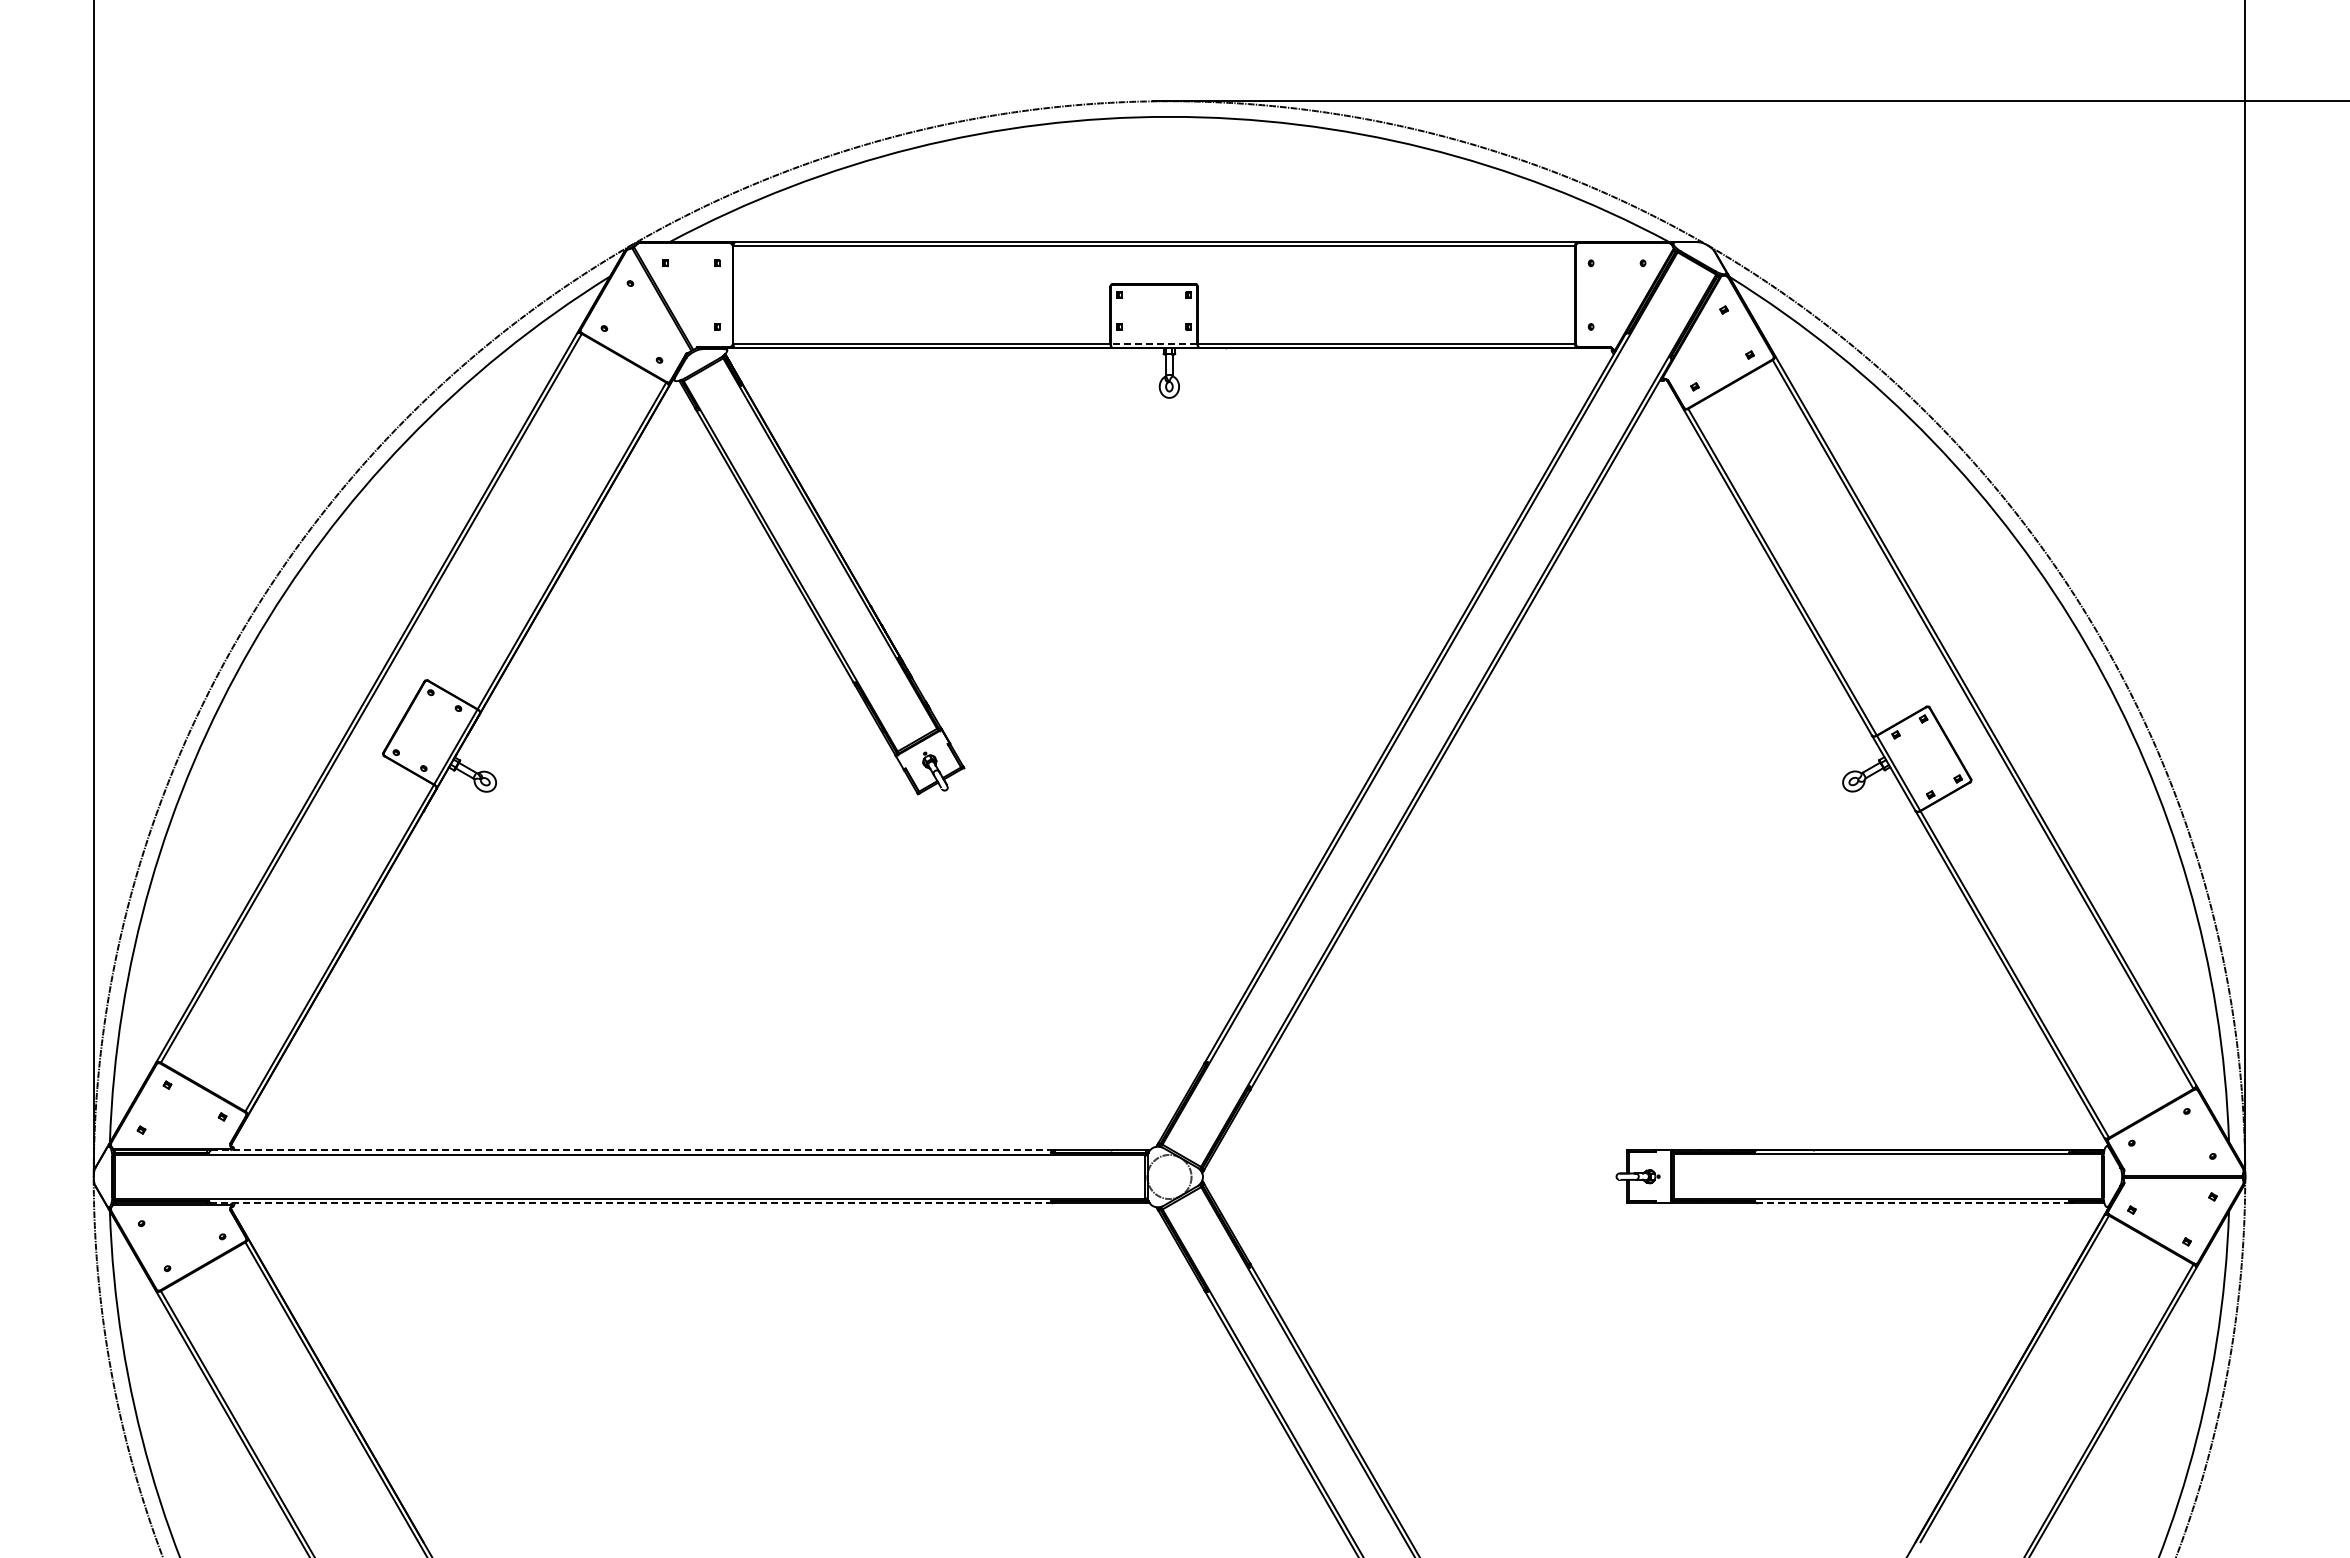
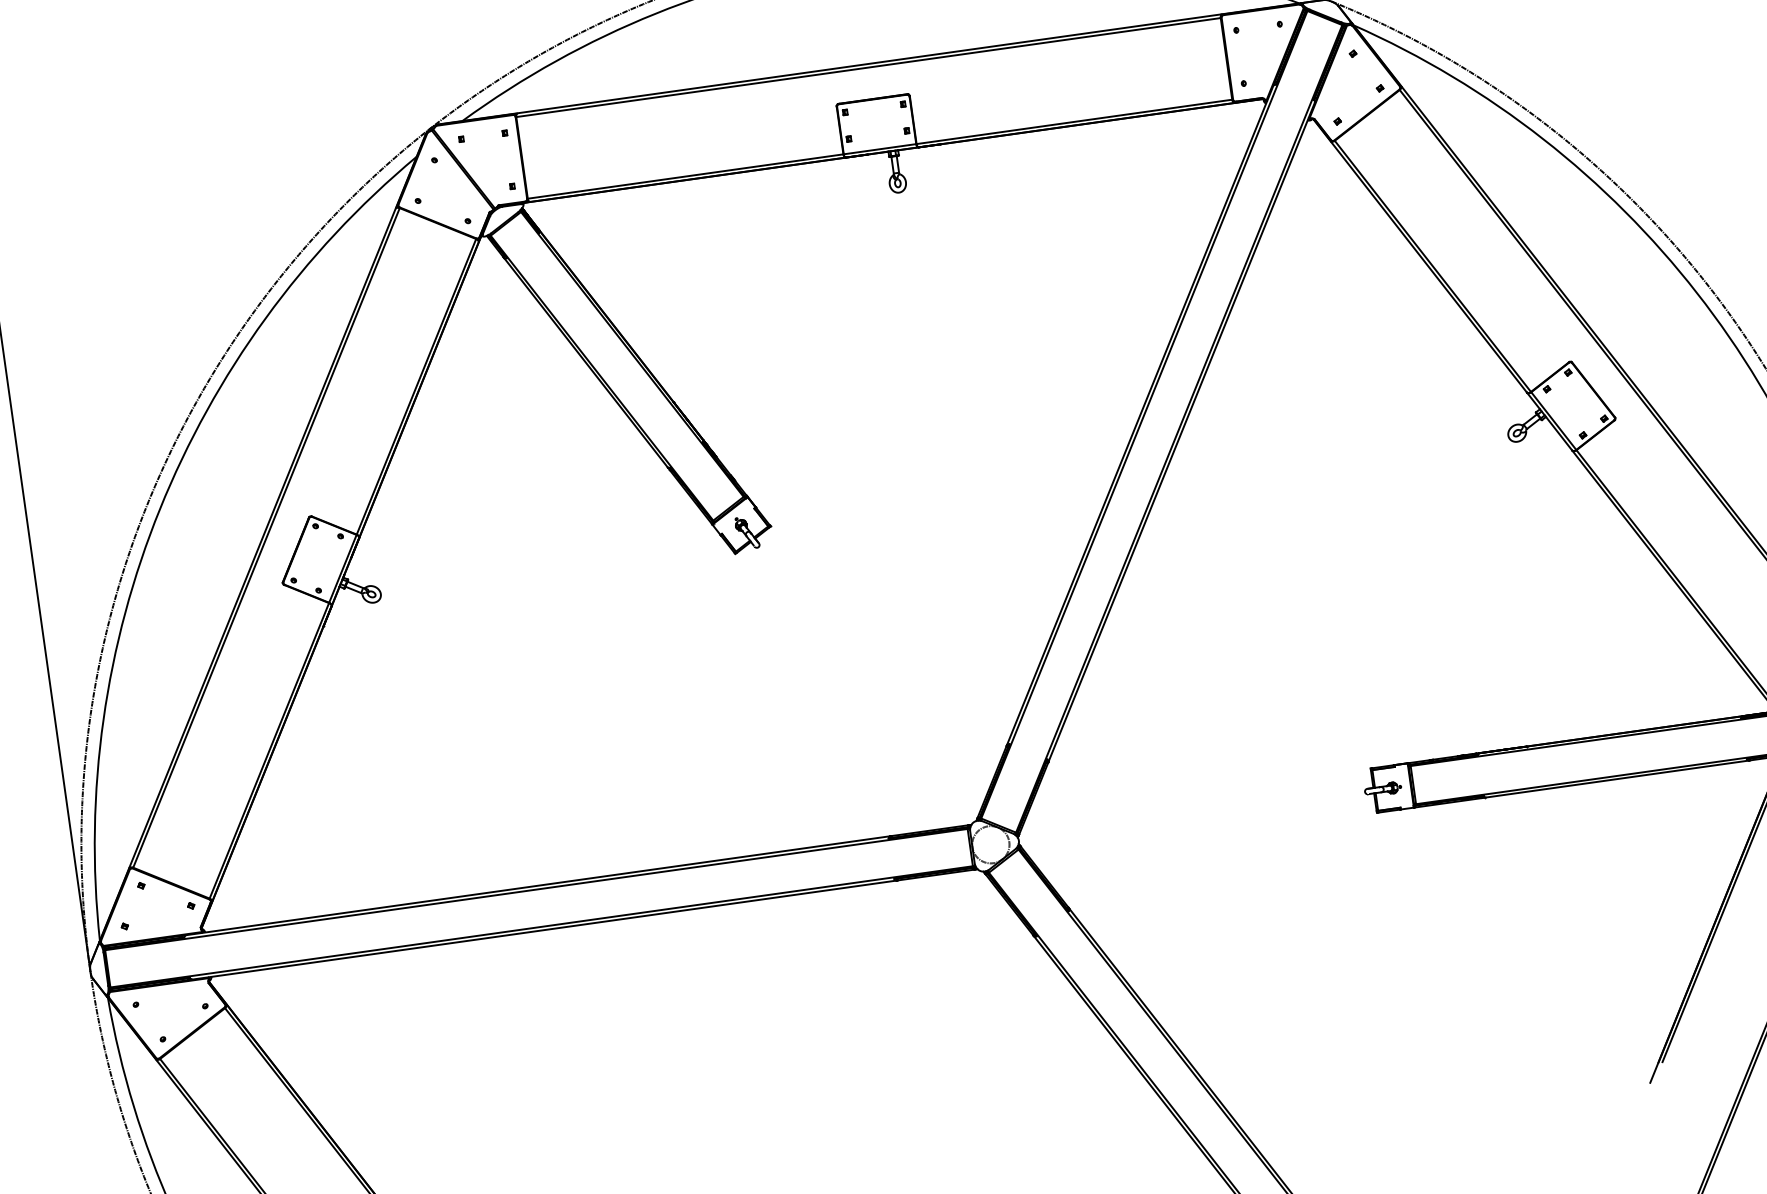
line: (1153, 343) -> (879, 148), dashed -> solid
line: (632, 1150) -> (538, 885), dashed -> solid
line: (632, 1203) -> (544, 930), dashed -> solid
line: (1913, 1203) -> (1616, 779), dashed -> solid

